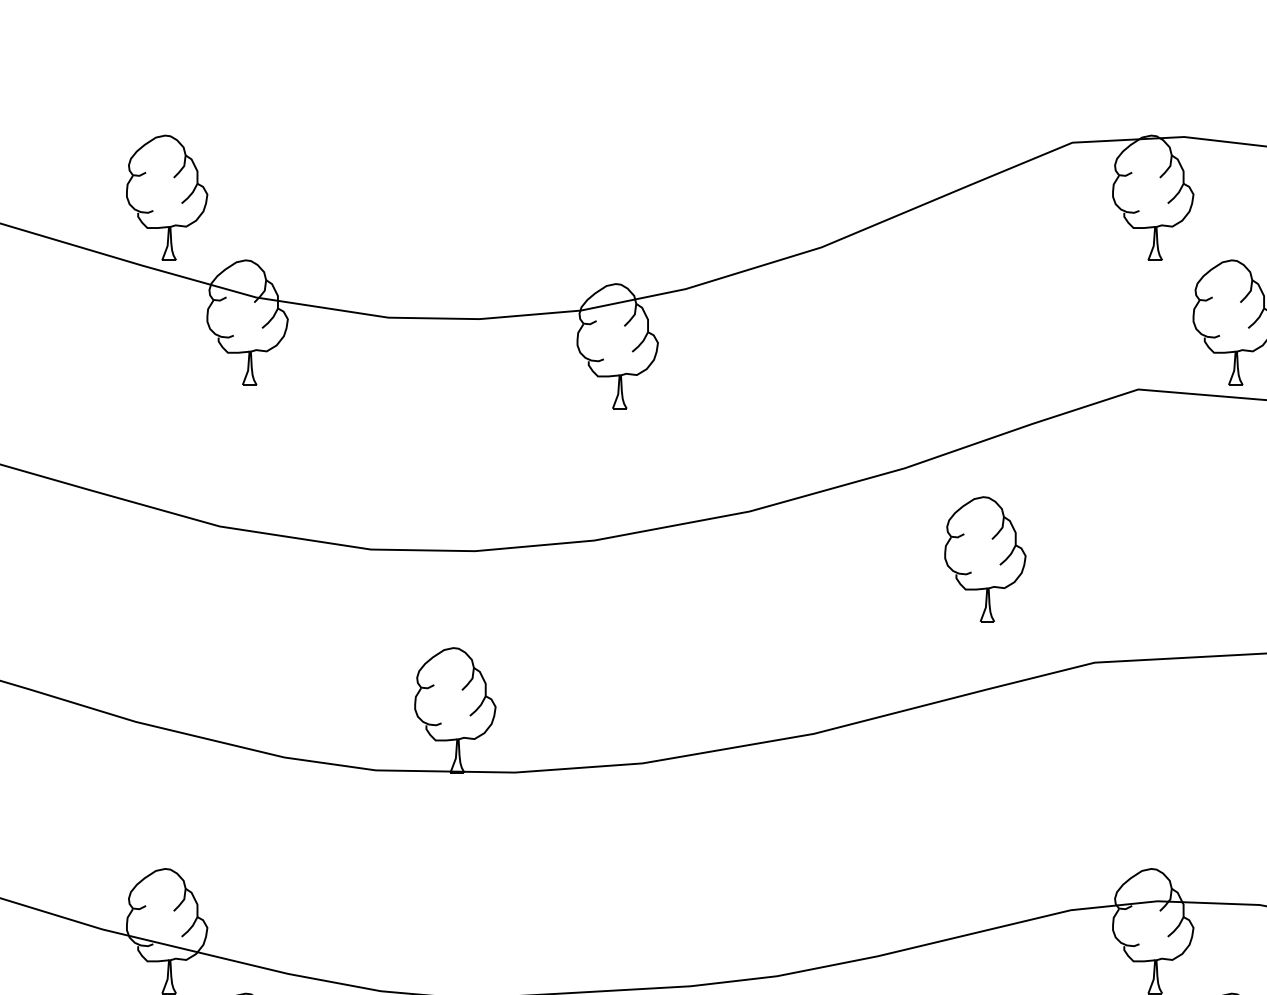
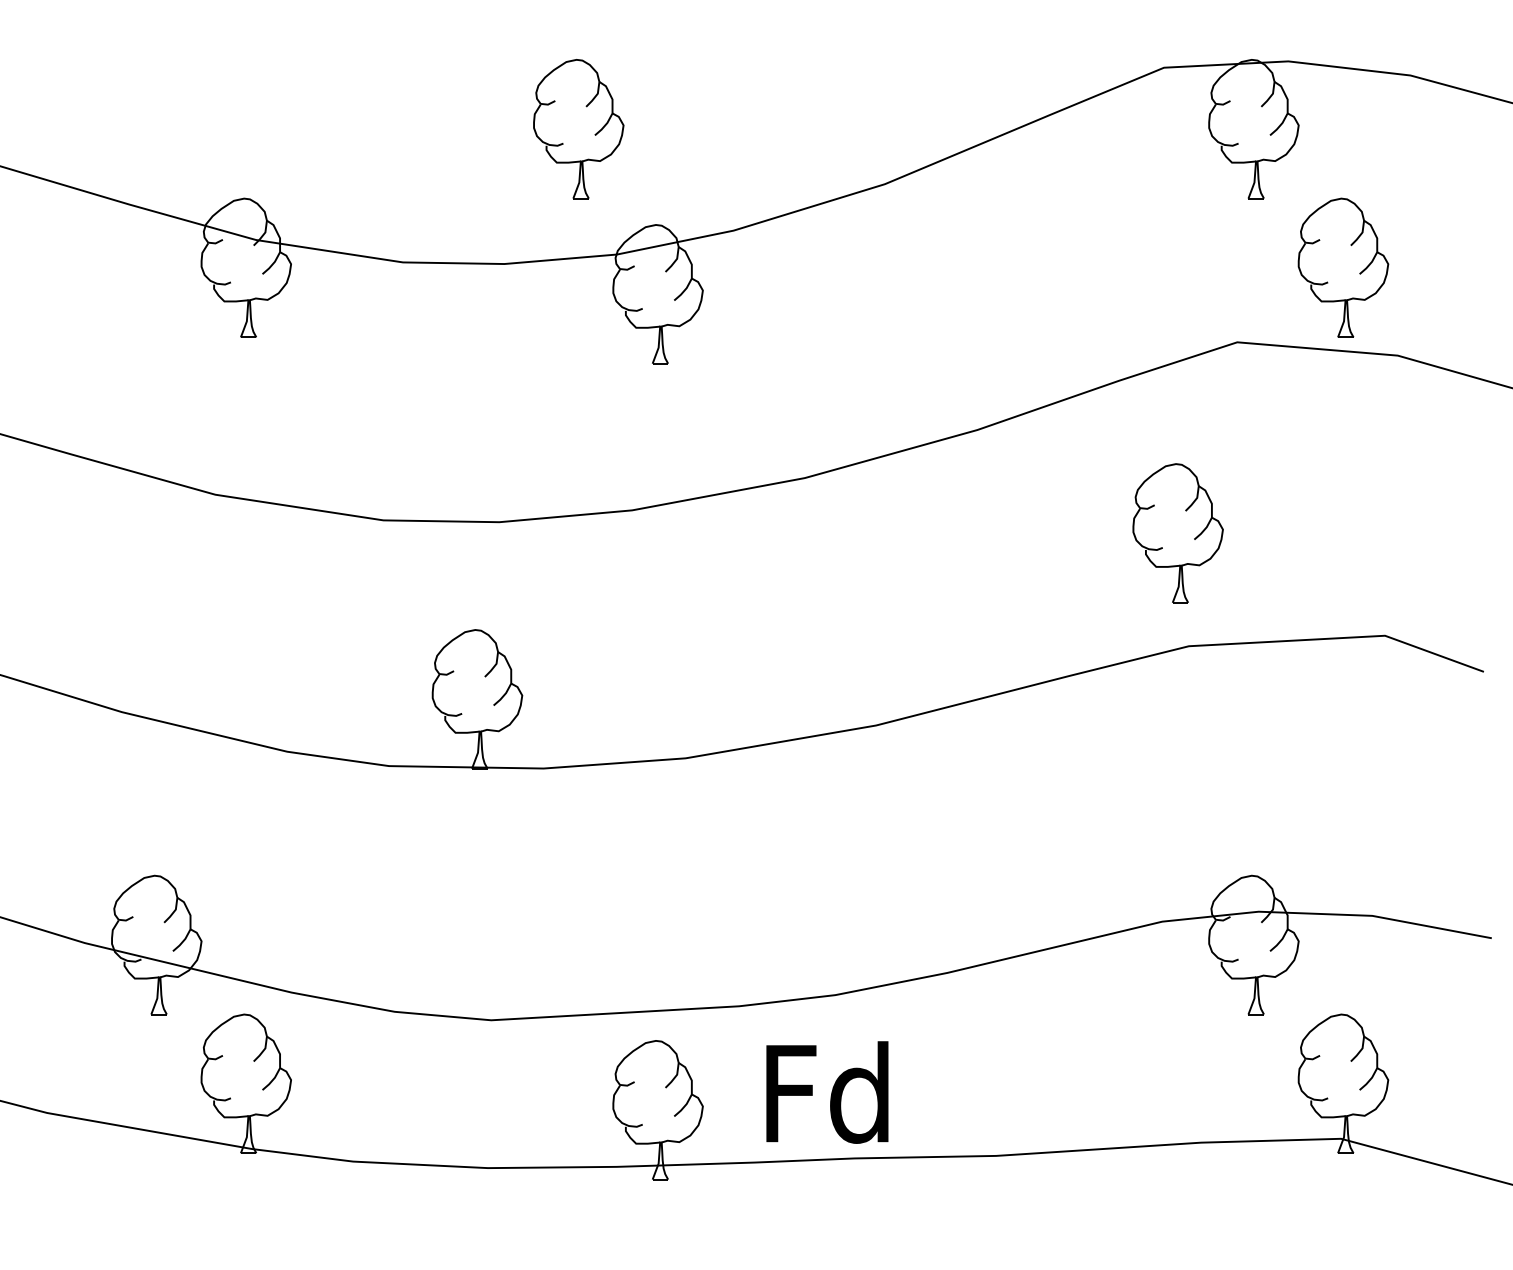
part: (166, 198) -> (578, 129), moved
part: (984, 559) -> (1177, 533), moved

